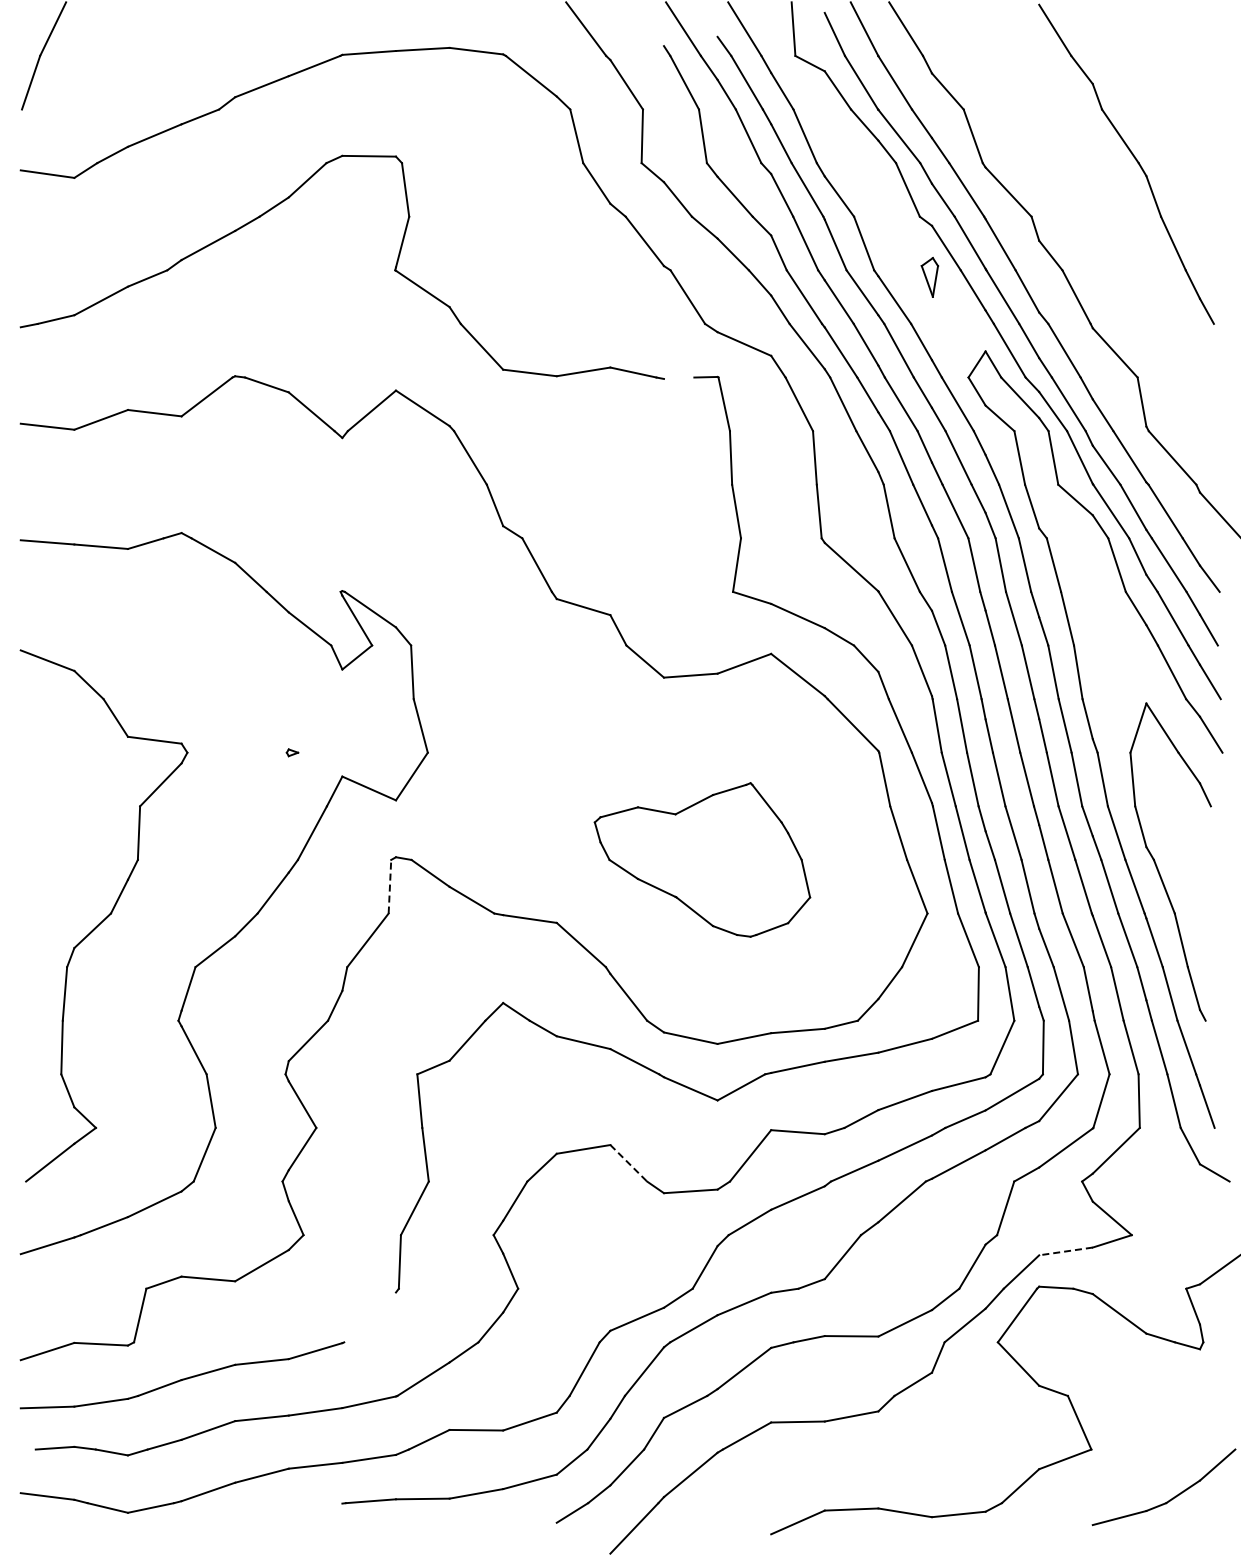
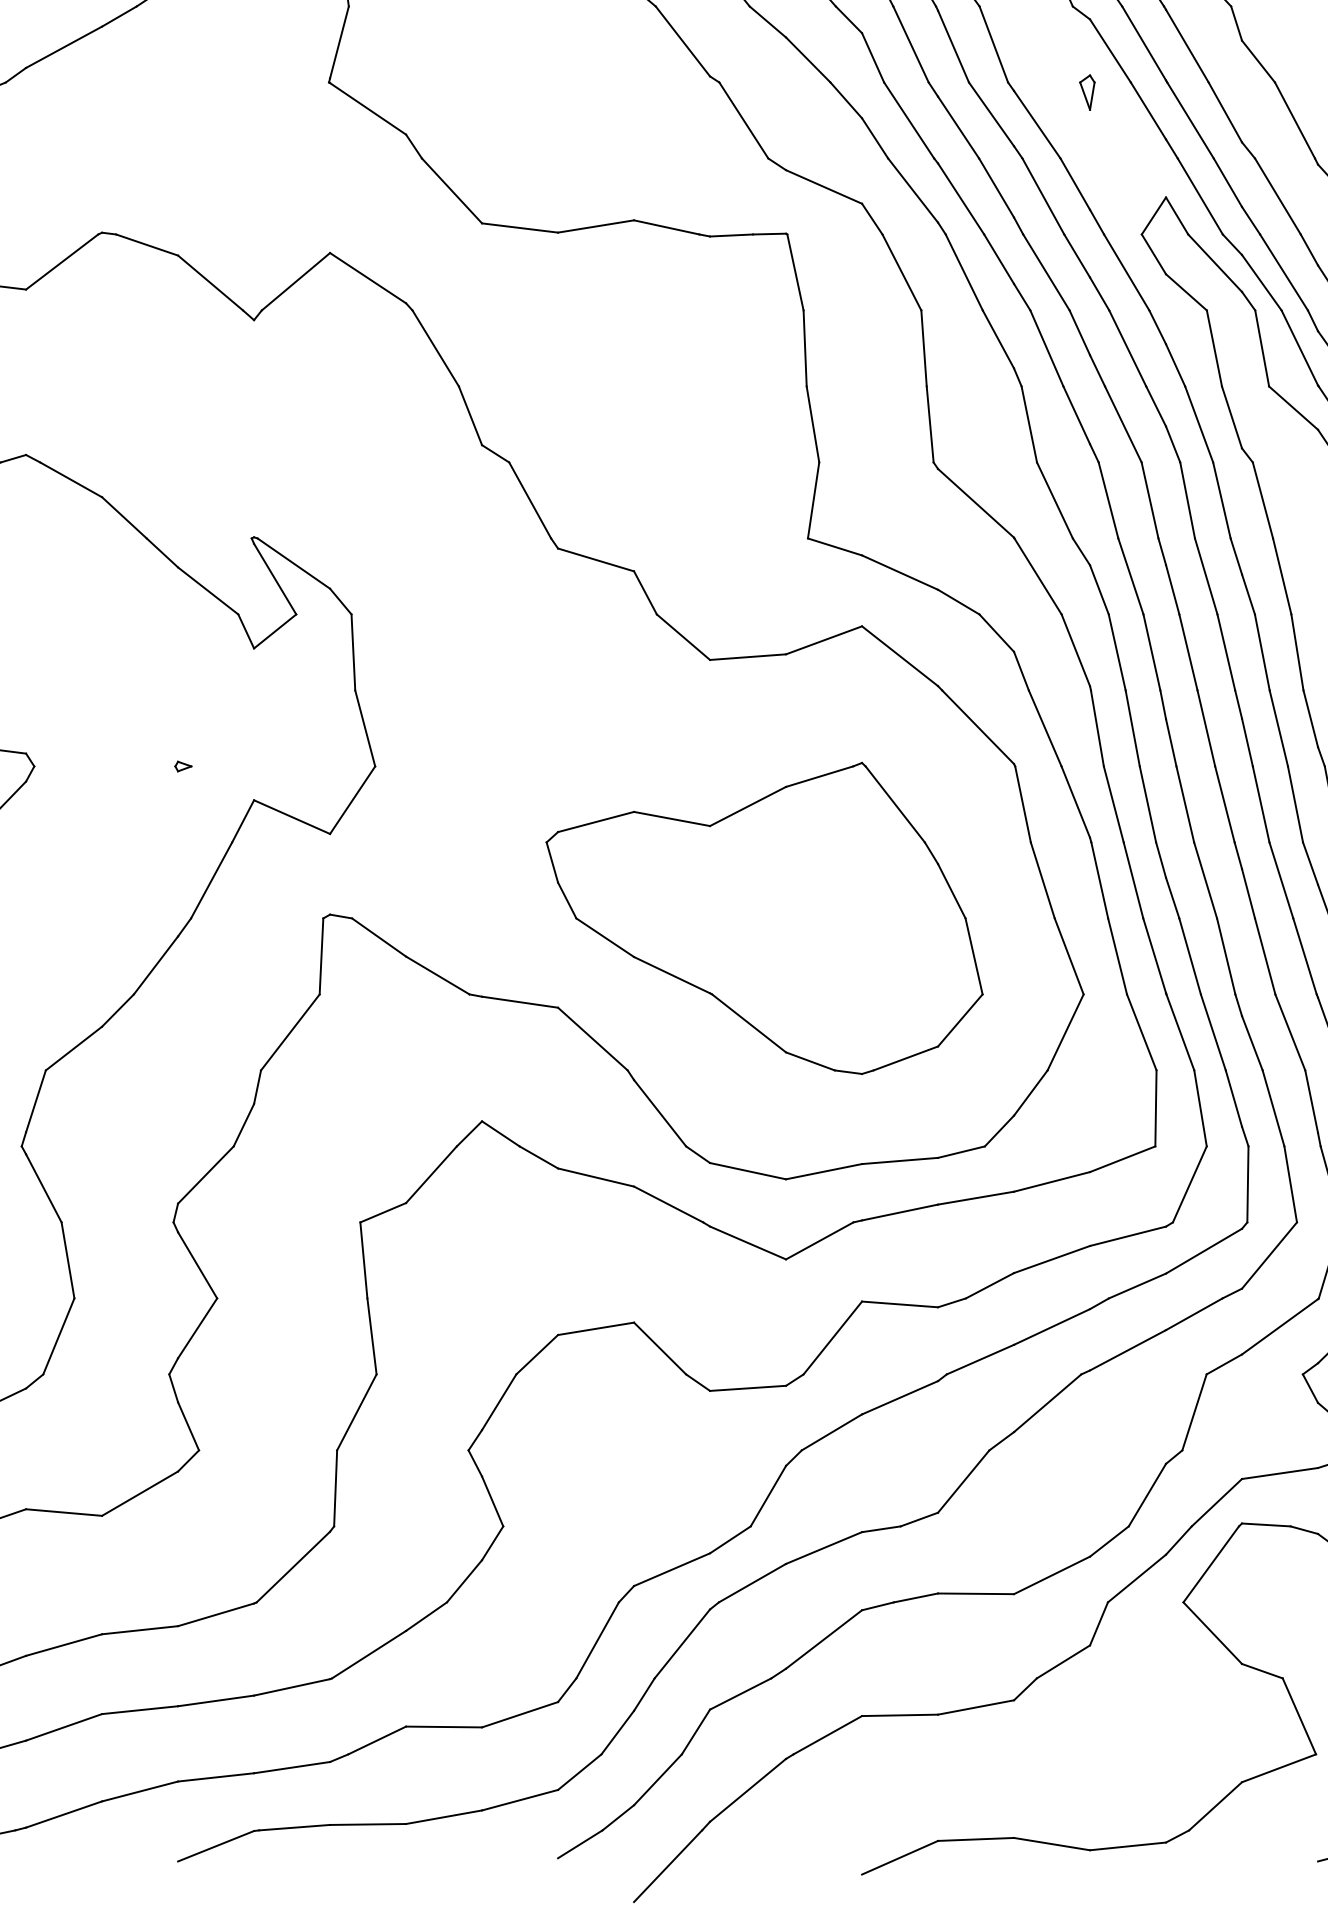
part: (930, 277) -> (1087, 92), size x0.62
line: (678, 377) -> (730, 234), added
part: (702, 859) -> (764, 917), size x1.43
line: (389, 886) -> (320, 956), dashed -> solid
line: (628, 1163) -> (659, 1348), dashed -> solid
line: (1065, 1251) -> (1279, 1473), dashed -> solid
line: (369, 1317) -> (292, 1567), added
line: (315, 1514) -> (215, 1846), added

